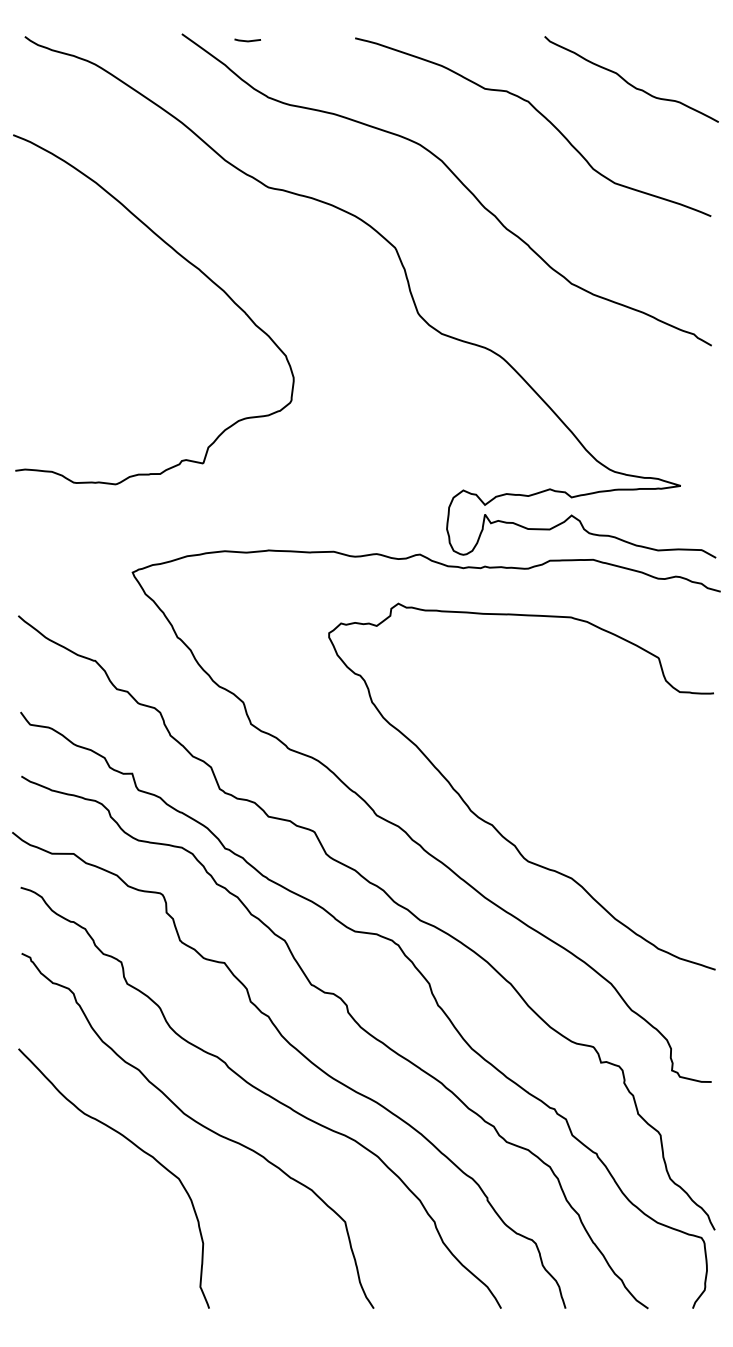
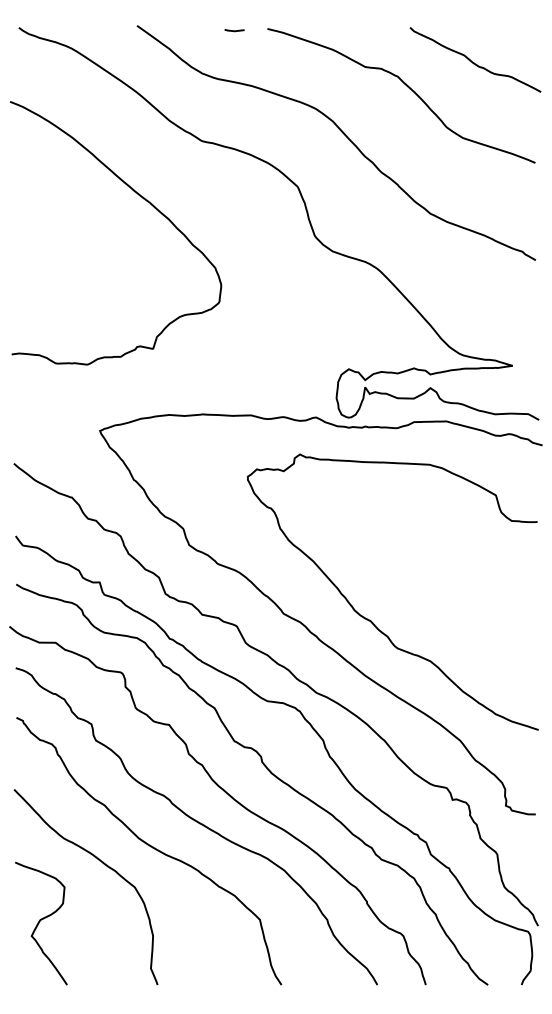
line: (247, 40) -> (234, 30), moved
curve: (52, 1226) -> (39, 923), added

